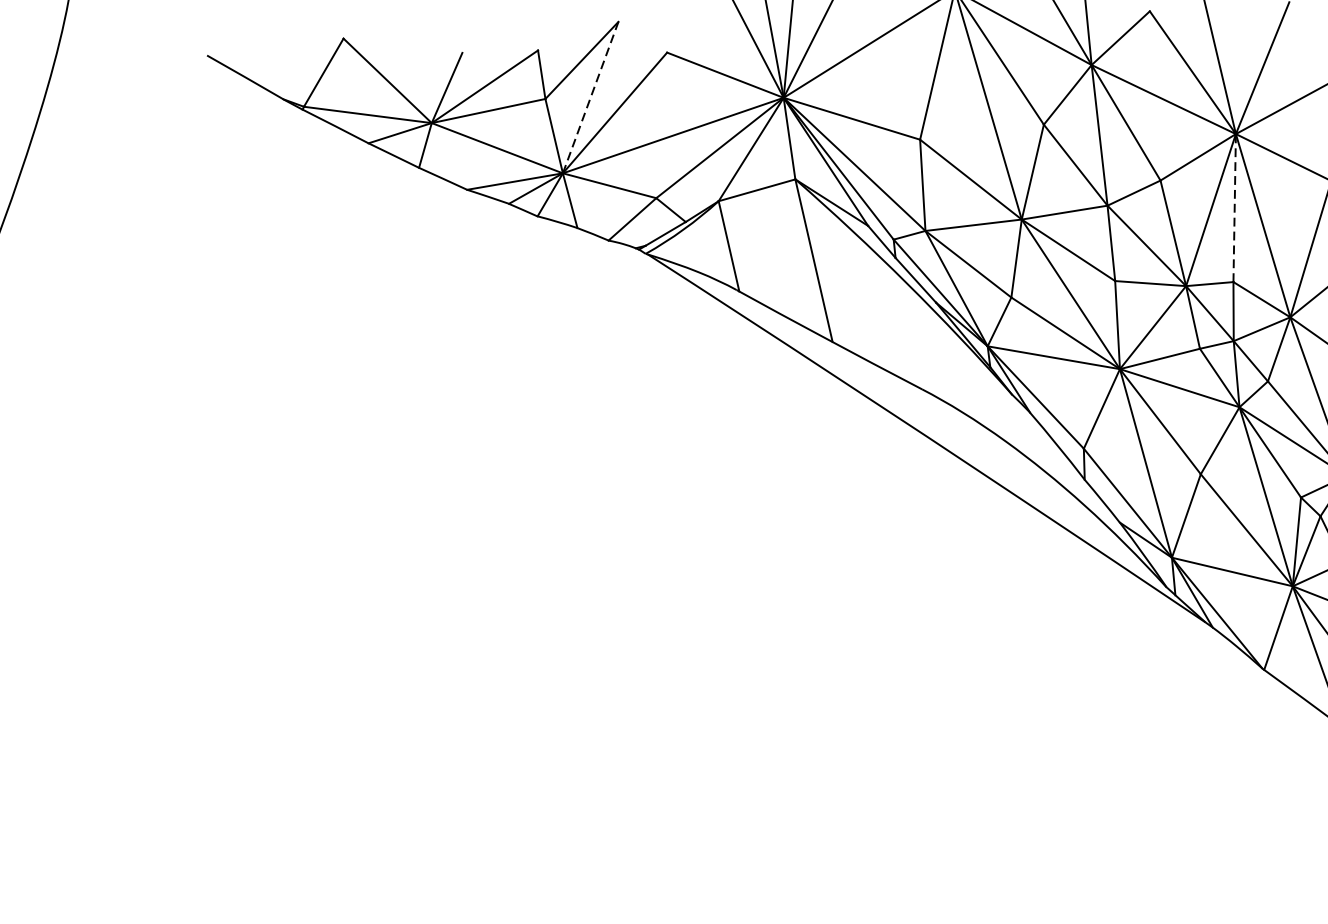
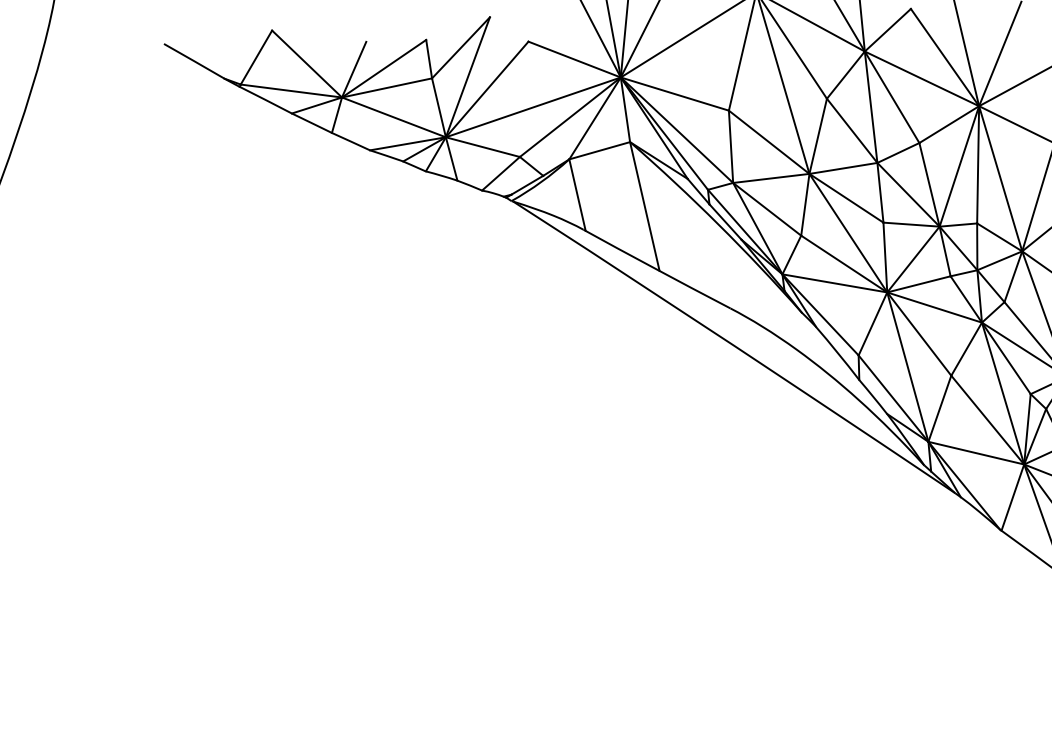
line: (590, 97) -> (467, 77), dashed -> solid
line: (1235, 207) -> (978, 164), dashed -> solid

